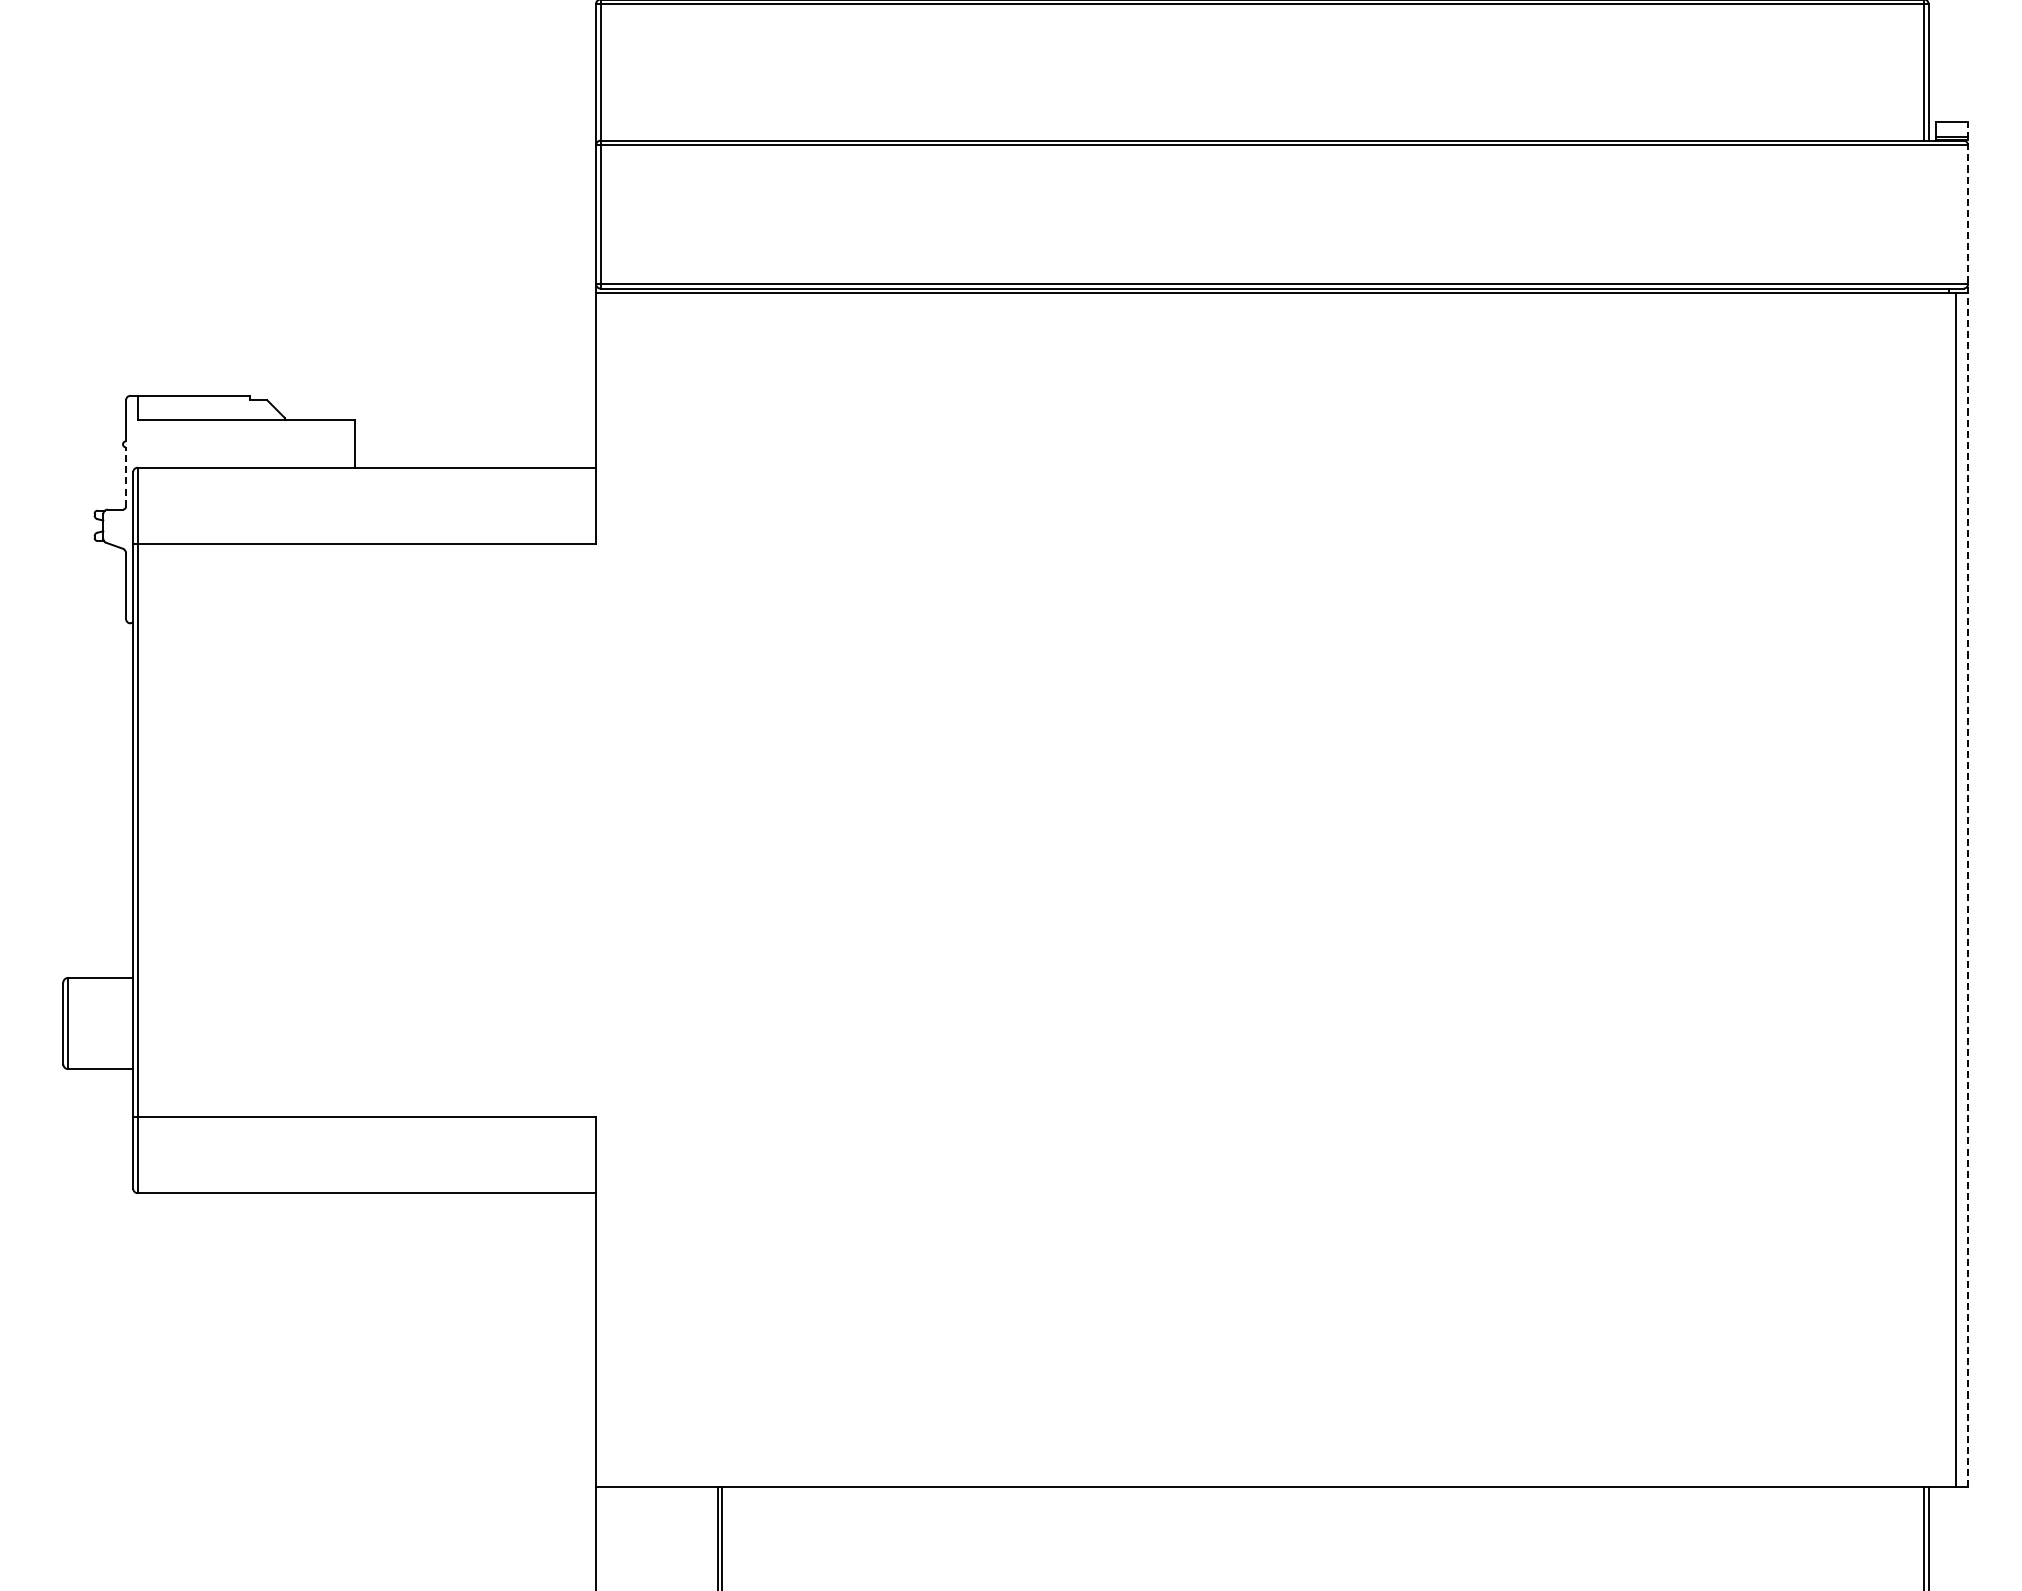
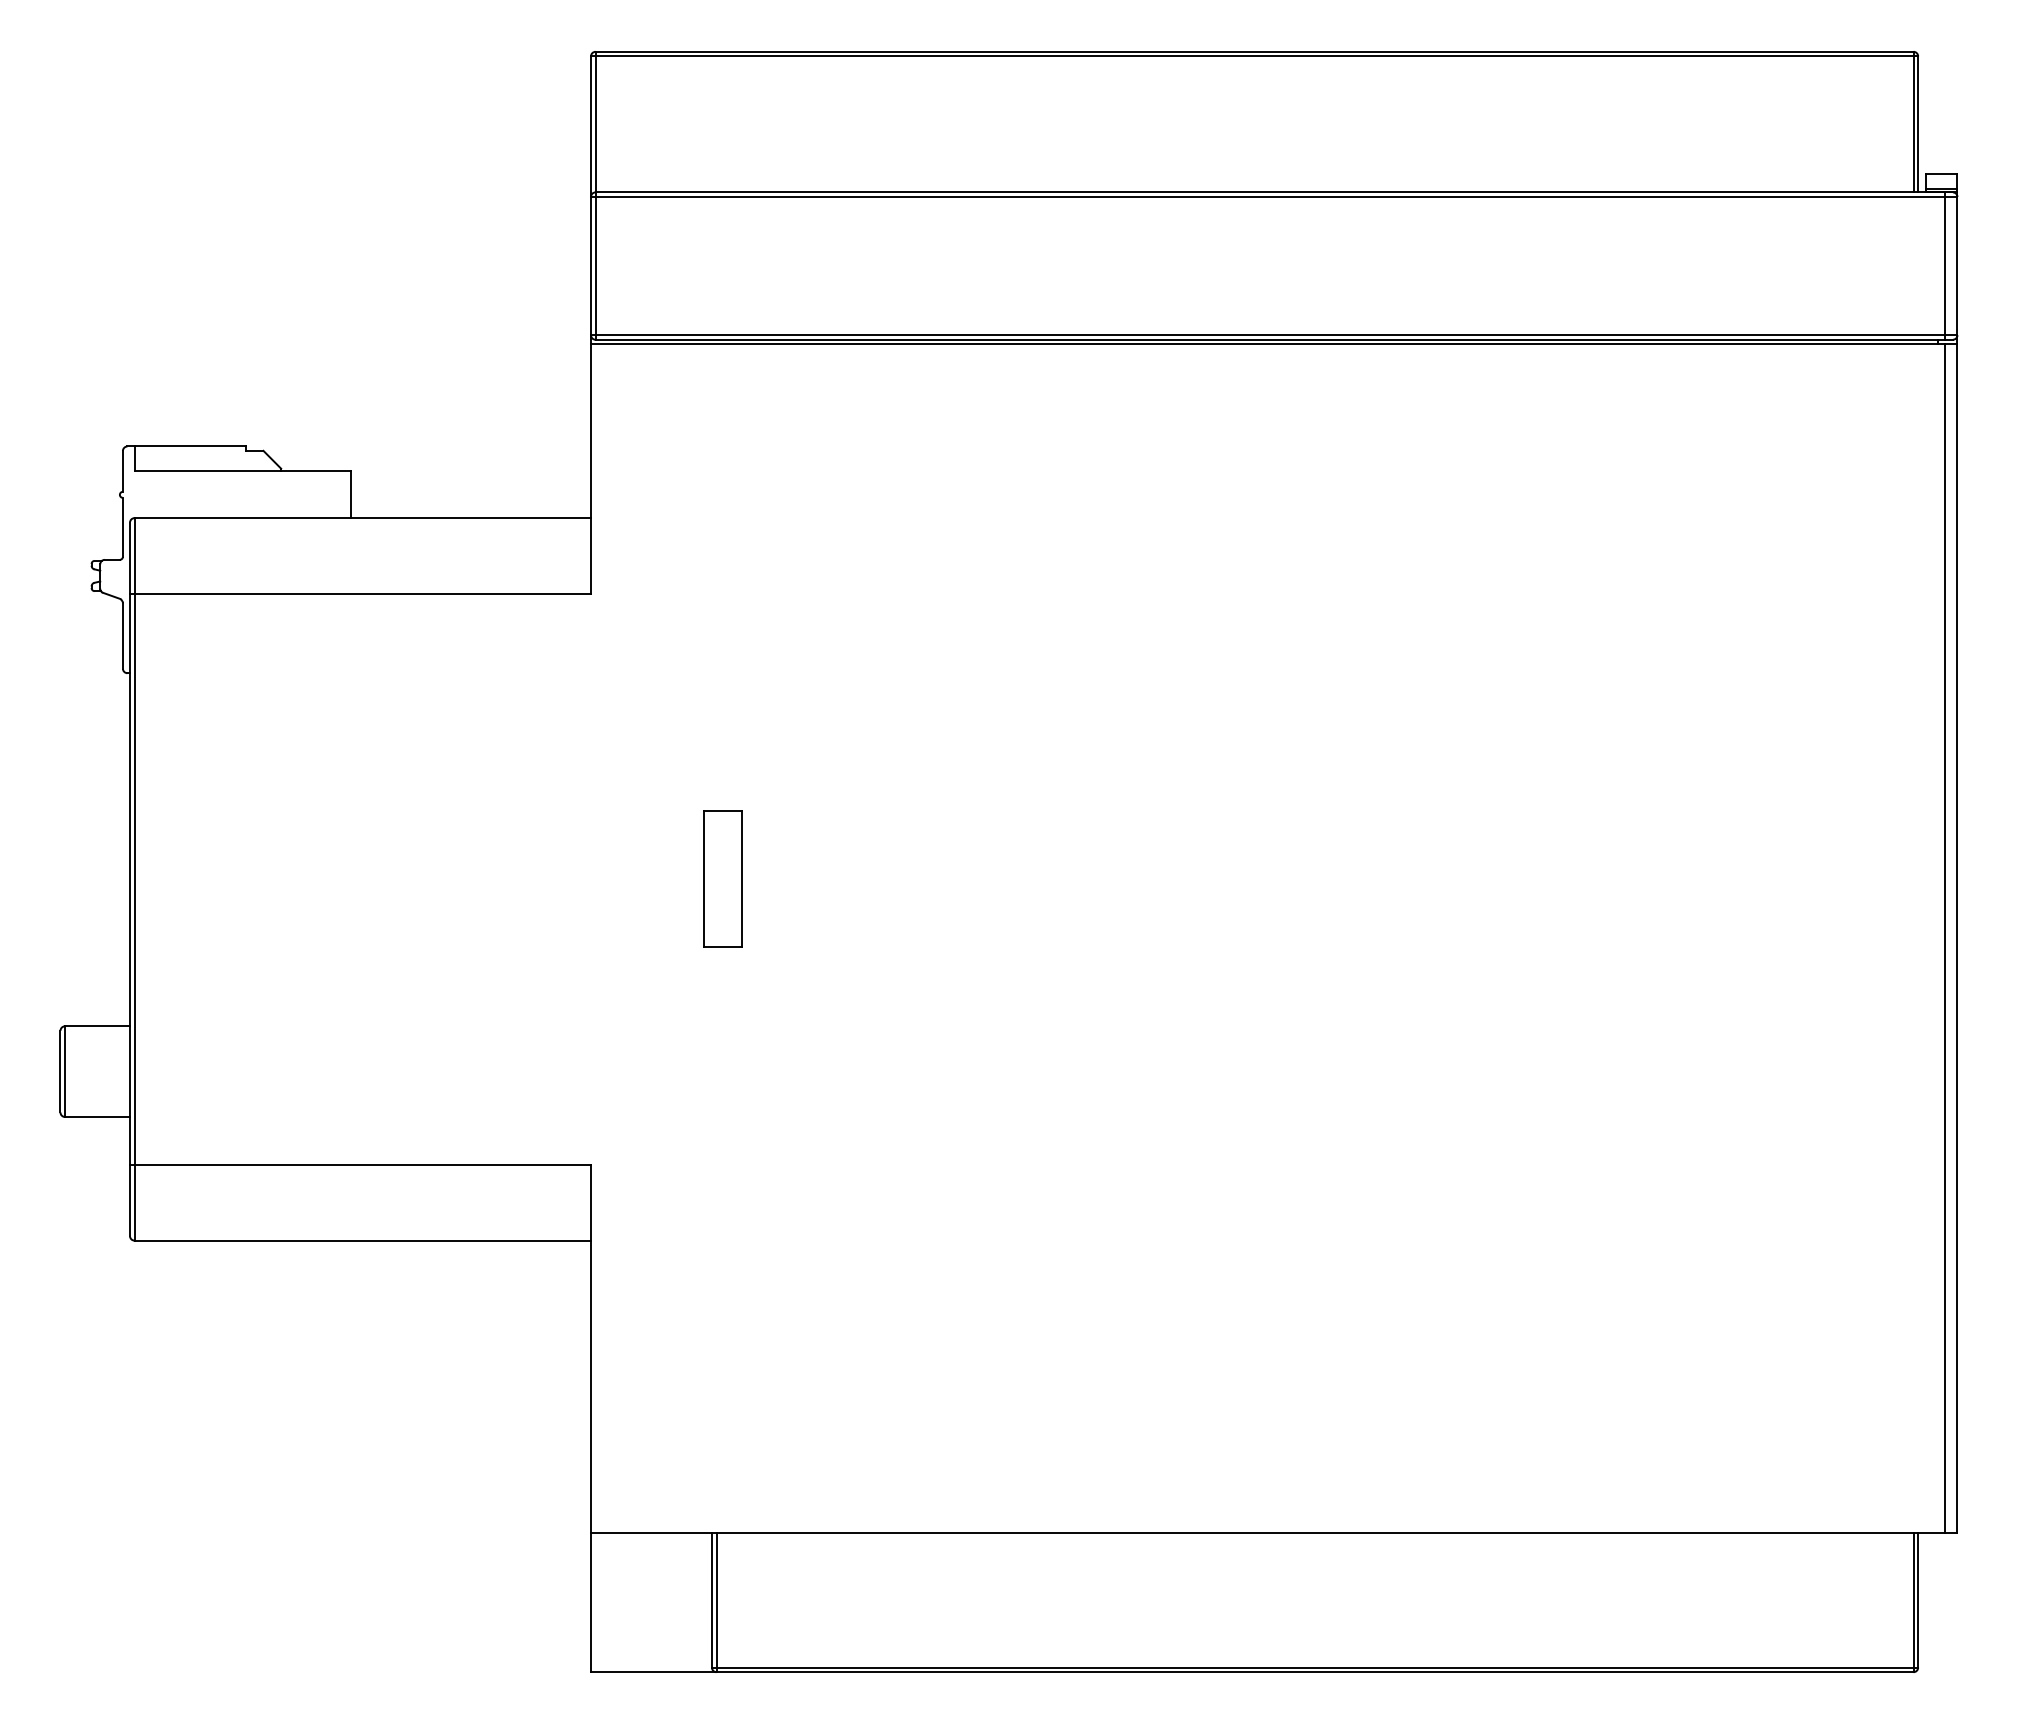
line: (1956, 214) -> (1945, 265), added
line: (125, 476) -> (122, 526), dashed -> solid
line: (1968, 804) -> (1957, 853), dashed -> solid
part: (728, 829) -> (722, 878), added

